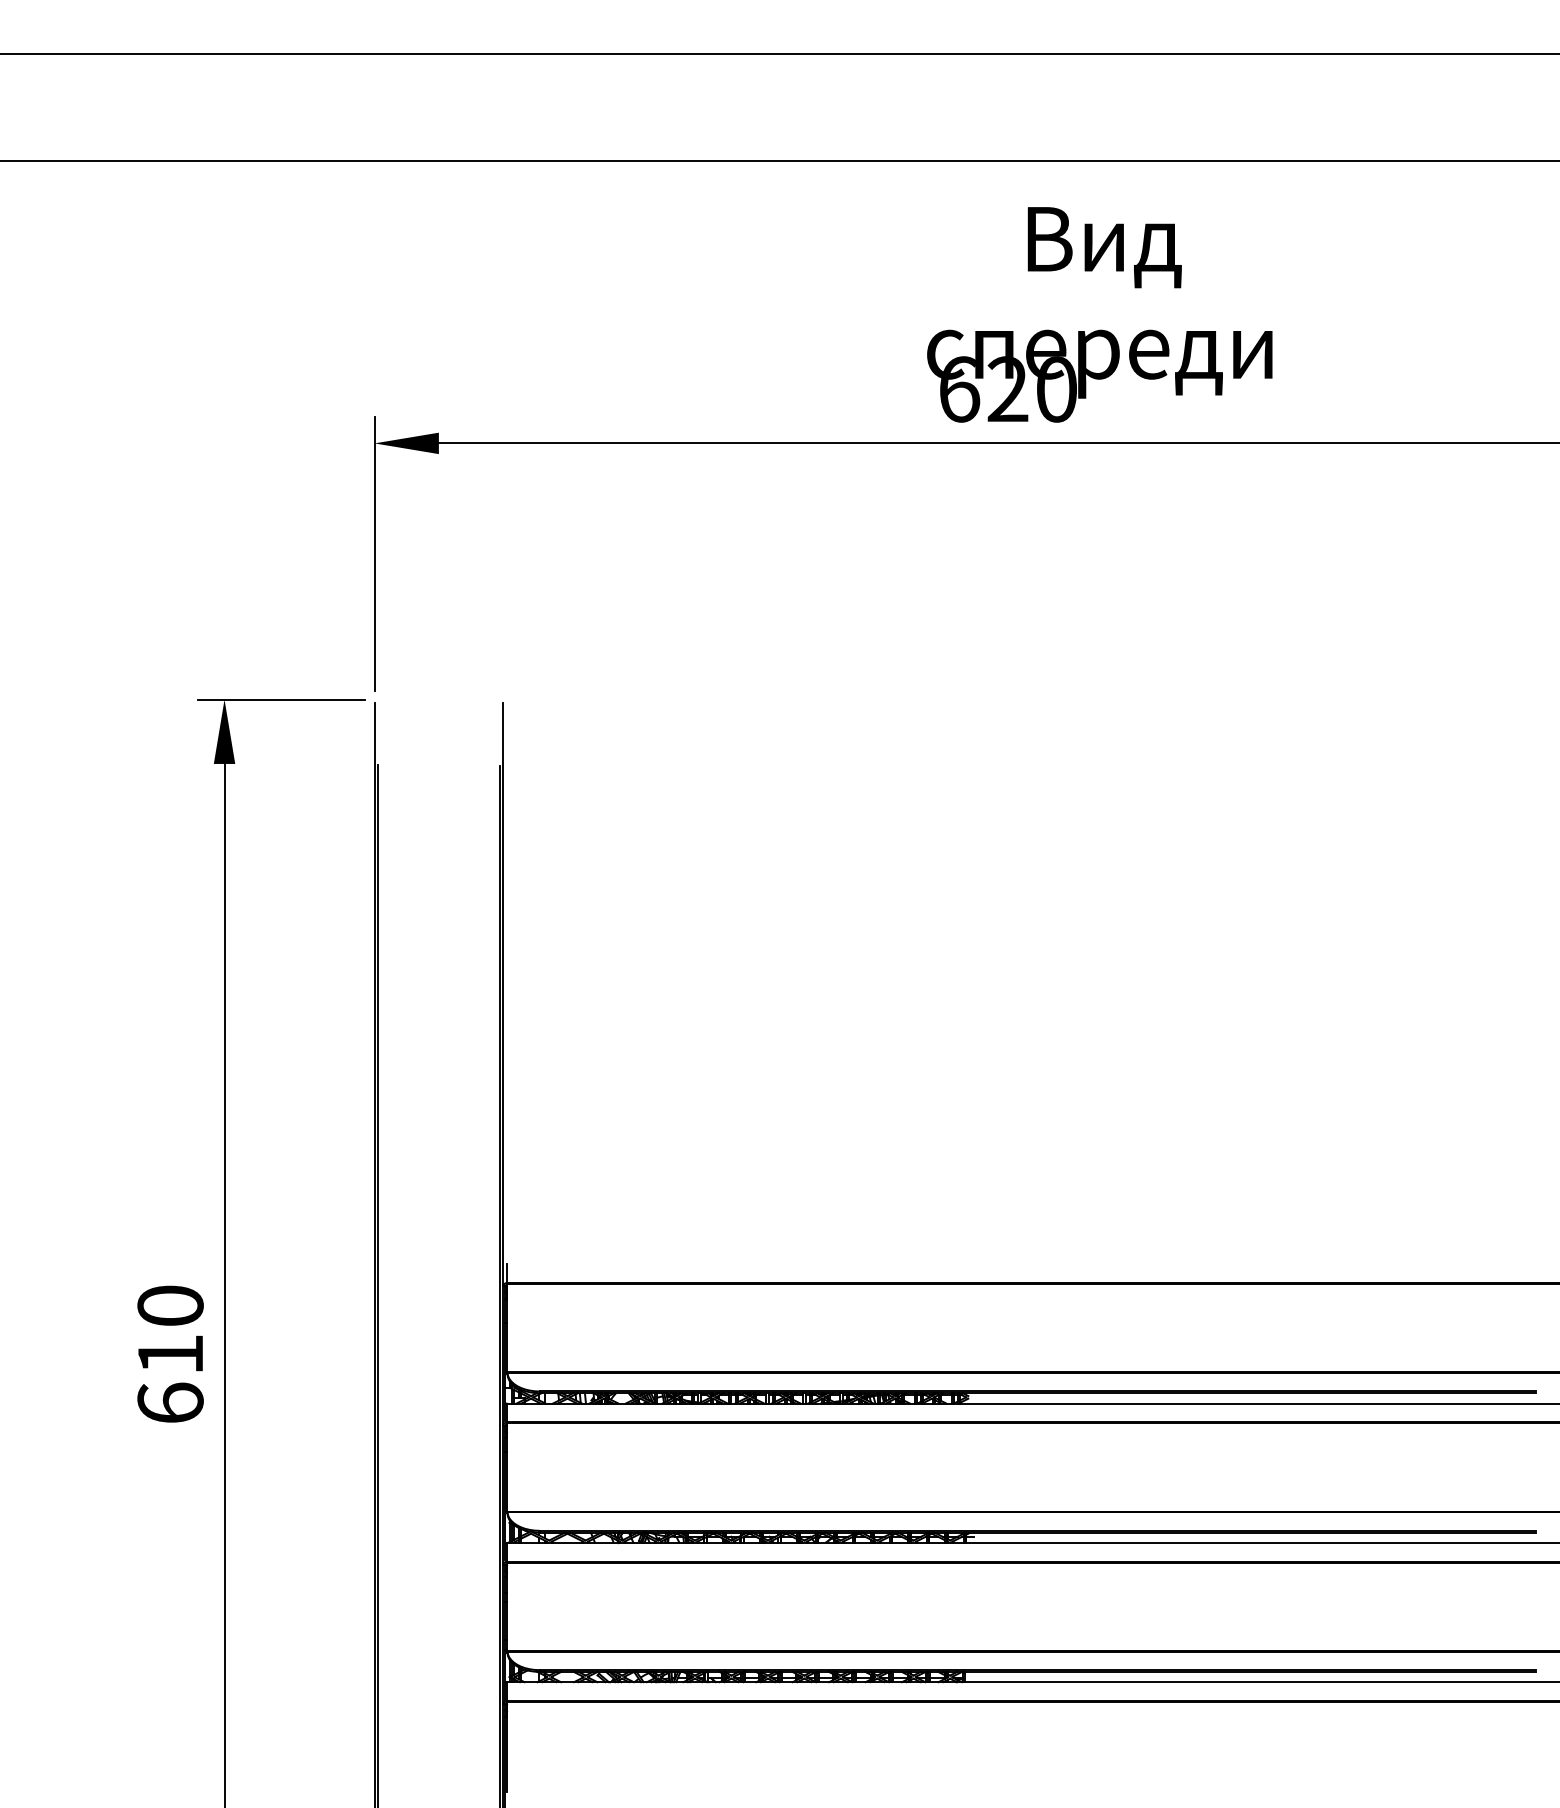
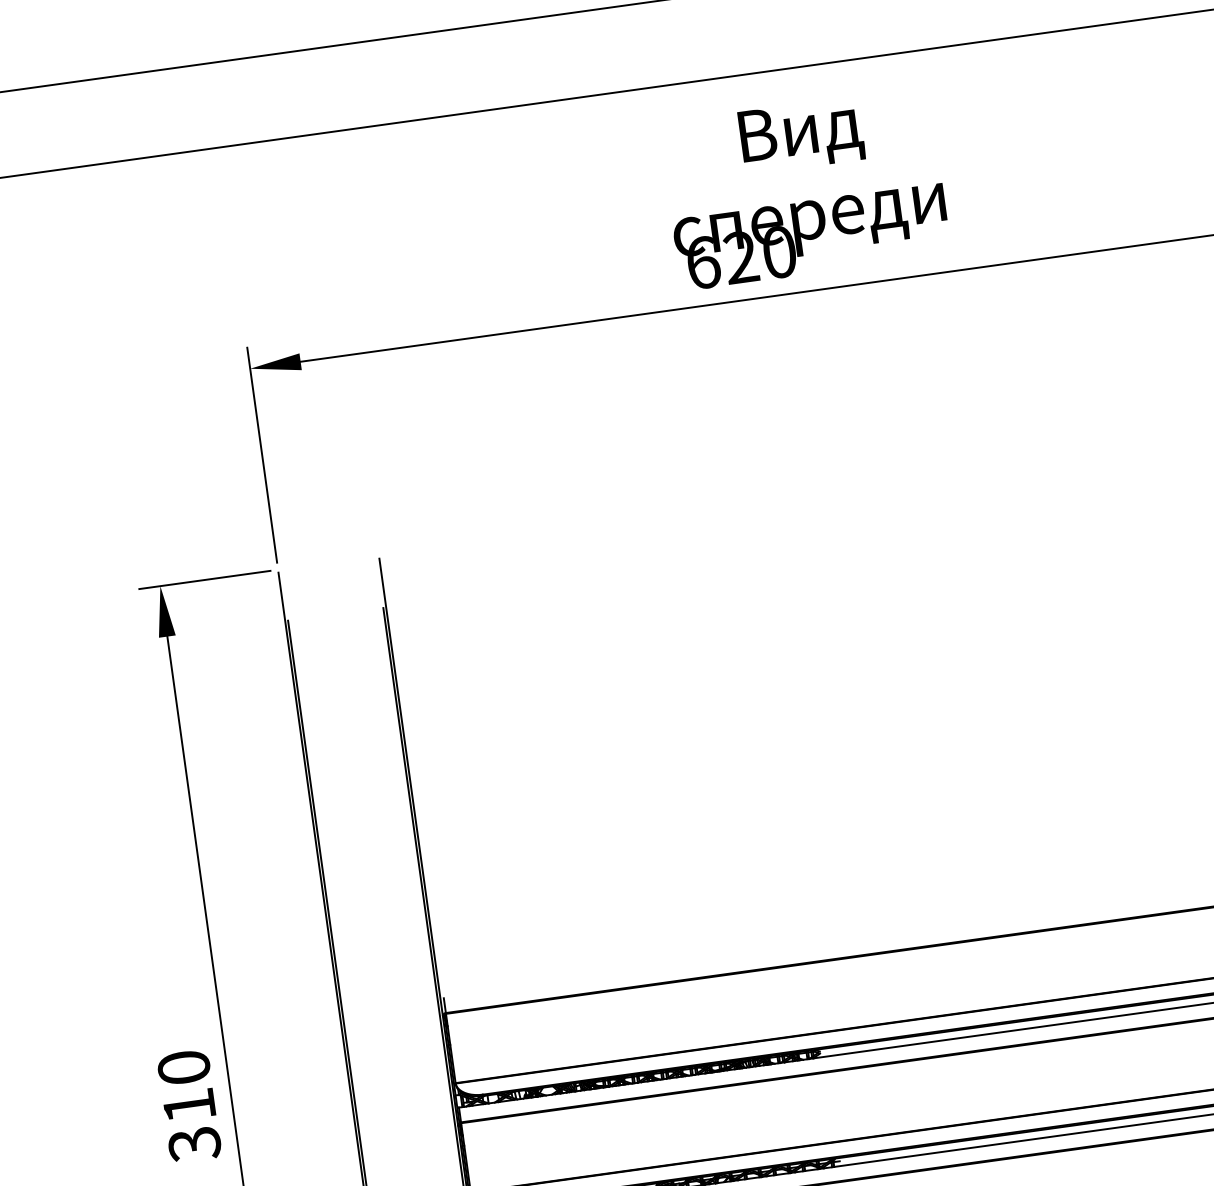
text: (170, 1403) -> (194, 1144), 610 -> 310

